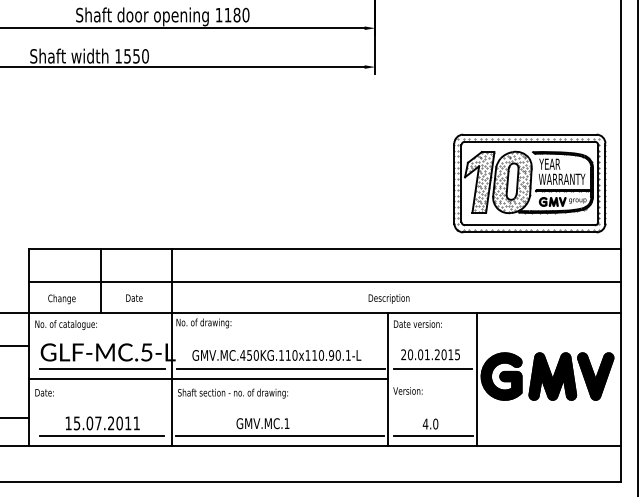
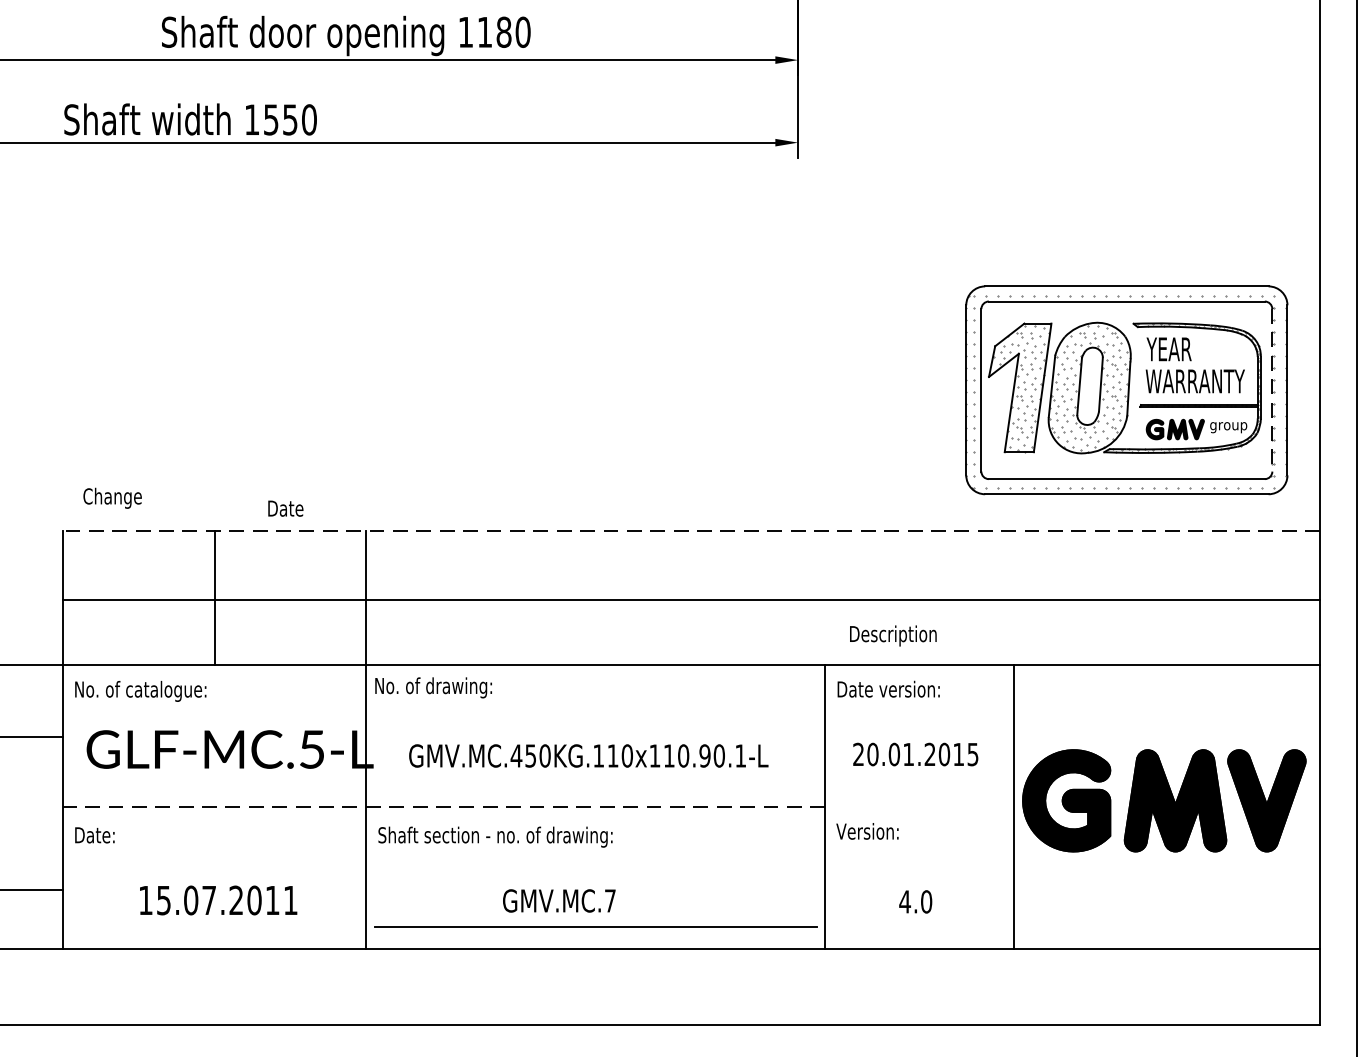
line: (598, 184) -> (1272, 392), solid -> dashed
line: (325, 249) -> (692, 530), solid -> dashed
text: (134, 297) -> (286, 507), moved
text: (388, 298) -> (892, 634), moved
text: (61, 299) -> (111, 498), moved
line: (102, 369) -> (217, 785), removed
line: (280, 369) -> (596, 785), removed
line: (432, 369) -> (919, 785), removed
line: (208, 379) -> (443, 807), solid -> dashed
text: (286, 423) -> (609, 900), GMV.MC.1 -> GMV.MC.7
line: (101, 435) -> (215, 926), removed
line: (433, 435) -> (921, 926), removed

